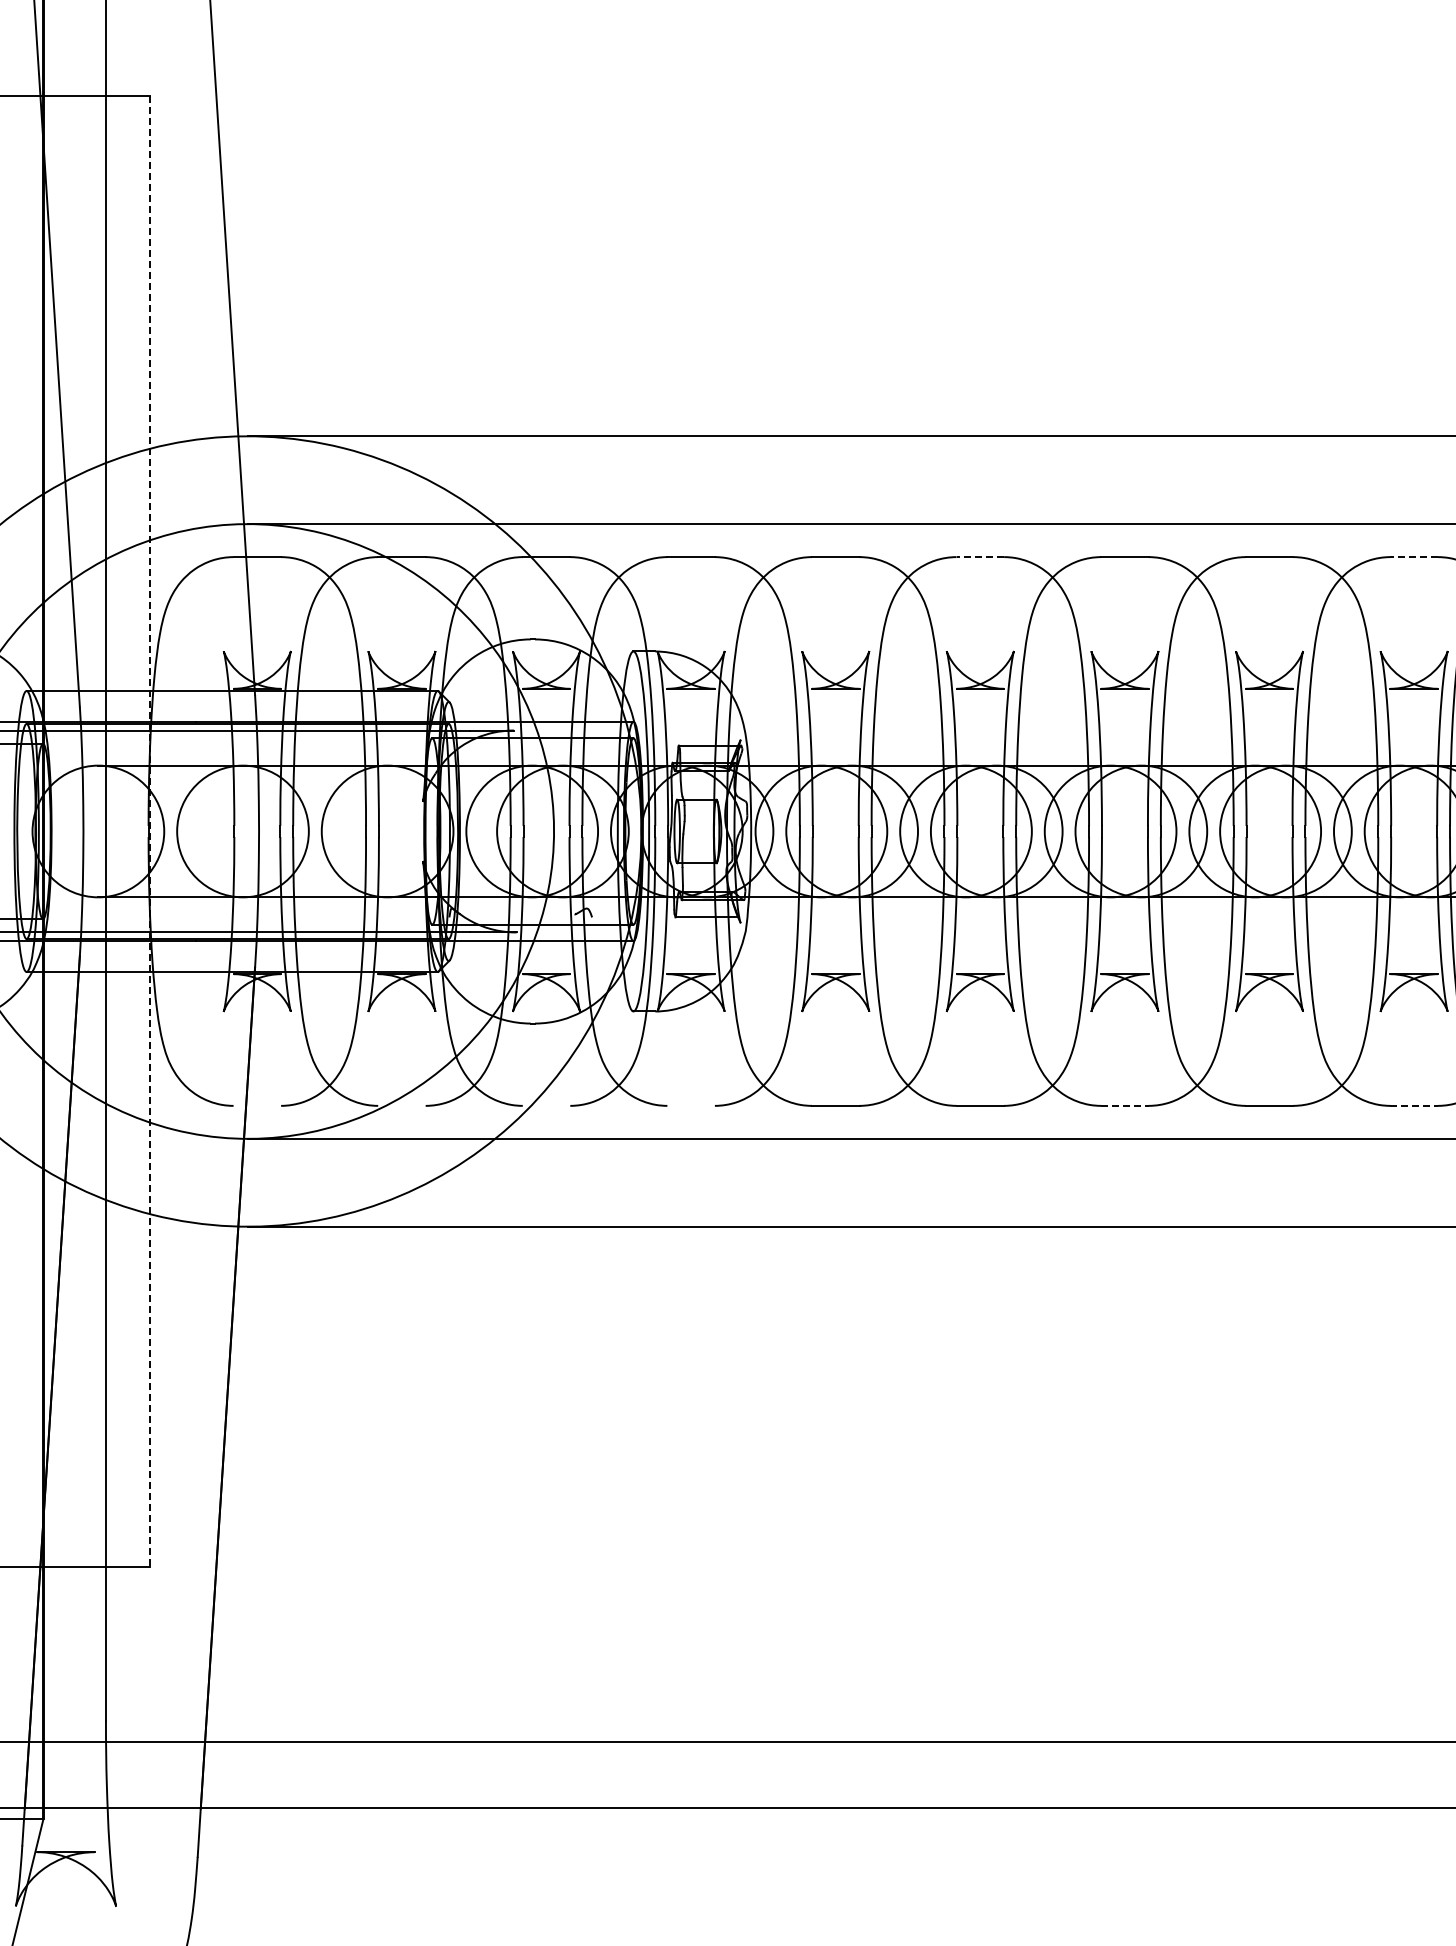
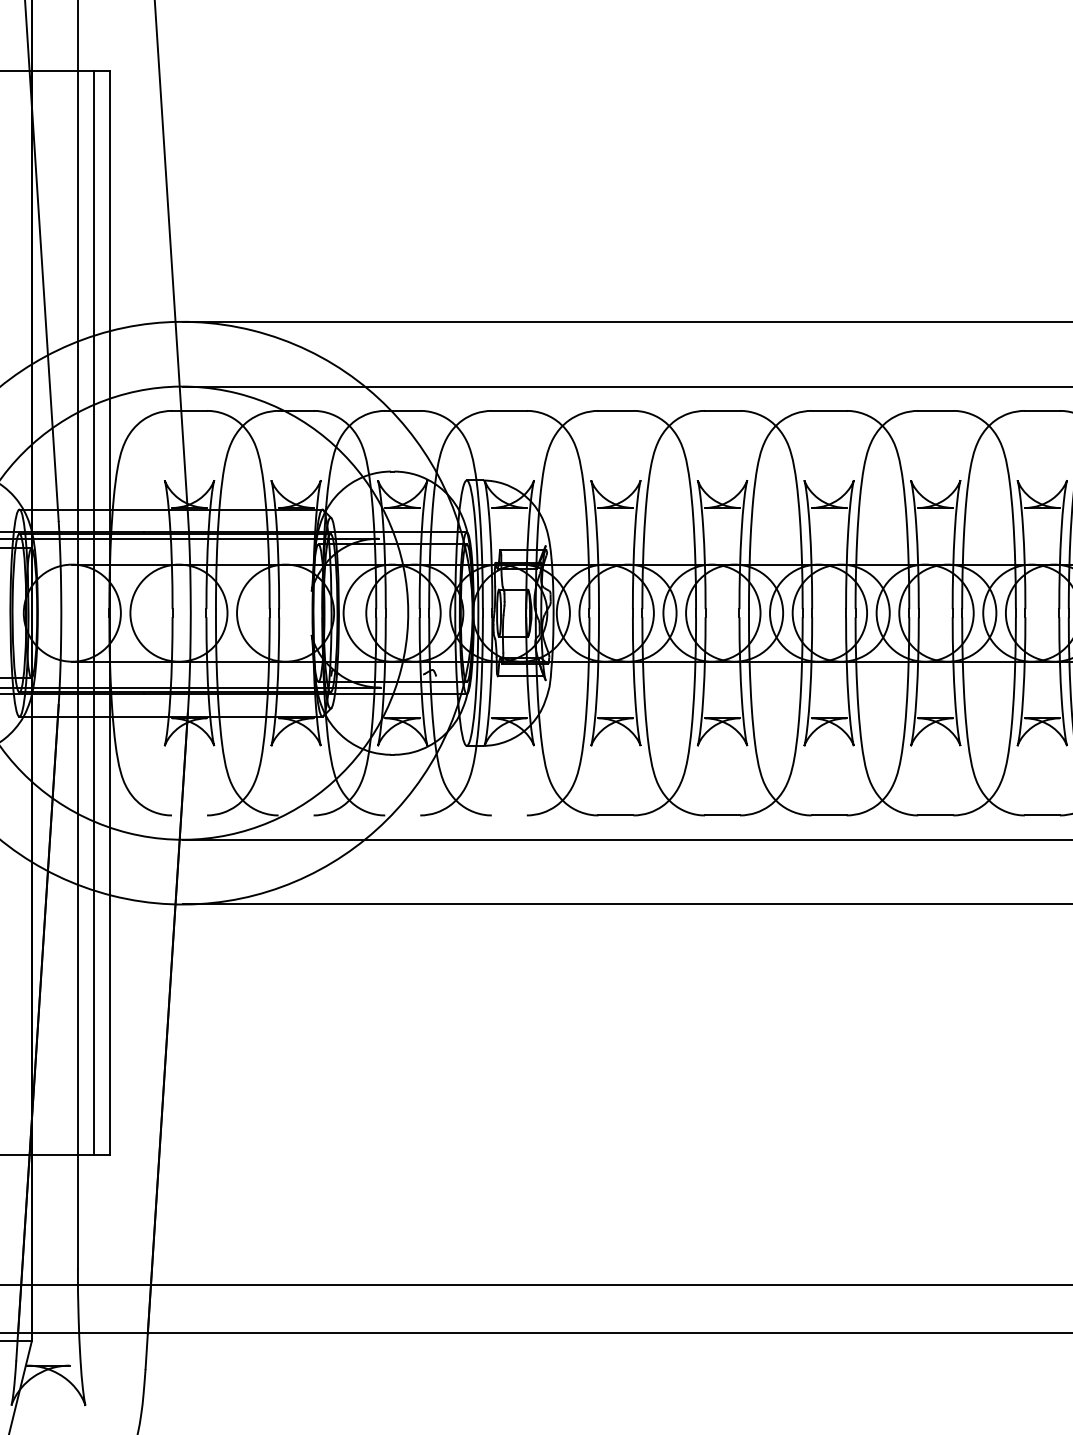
line: (980, 557) -> (722, 411), dashed -> solid
line: (1414, 557) -> (1042, 411), dashed -> solid
line: (127, 831) -> (93, 613), added
line: (149, 831) -> (110, 613), dashed -> solid
line: (1124, 1105) -> (828, 815), dashed -> solid
line: (1414, 1105) -> (1042, 815), dashed -> solid

